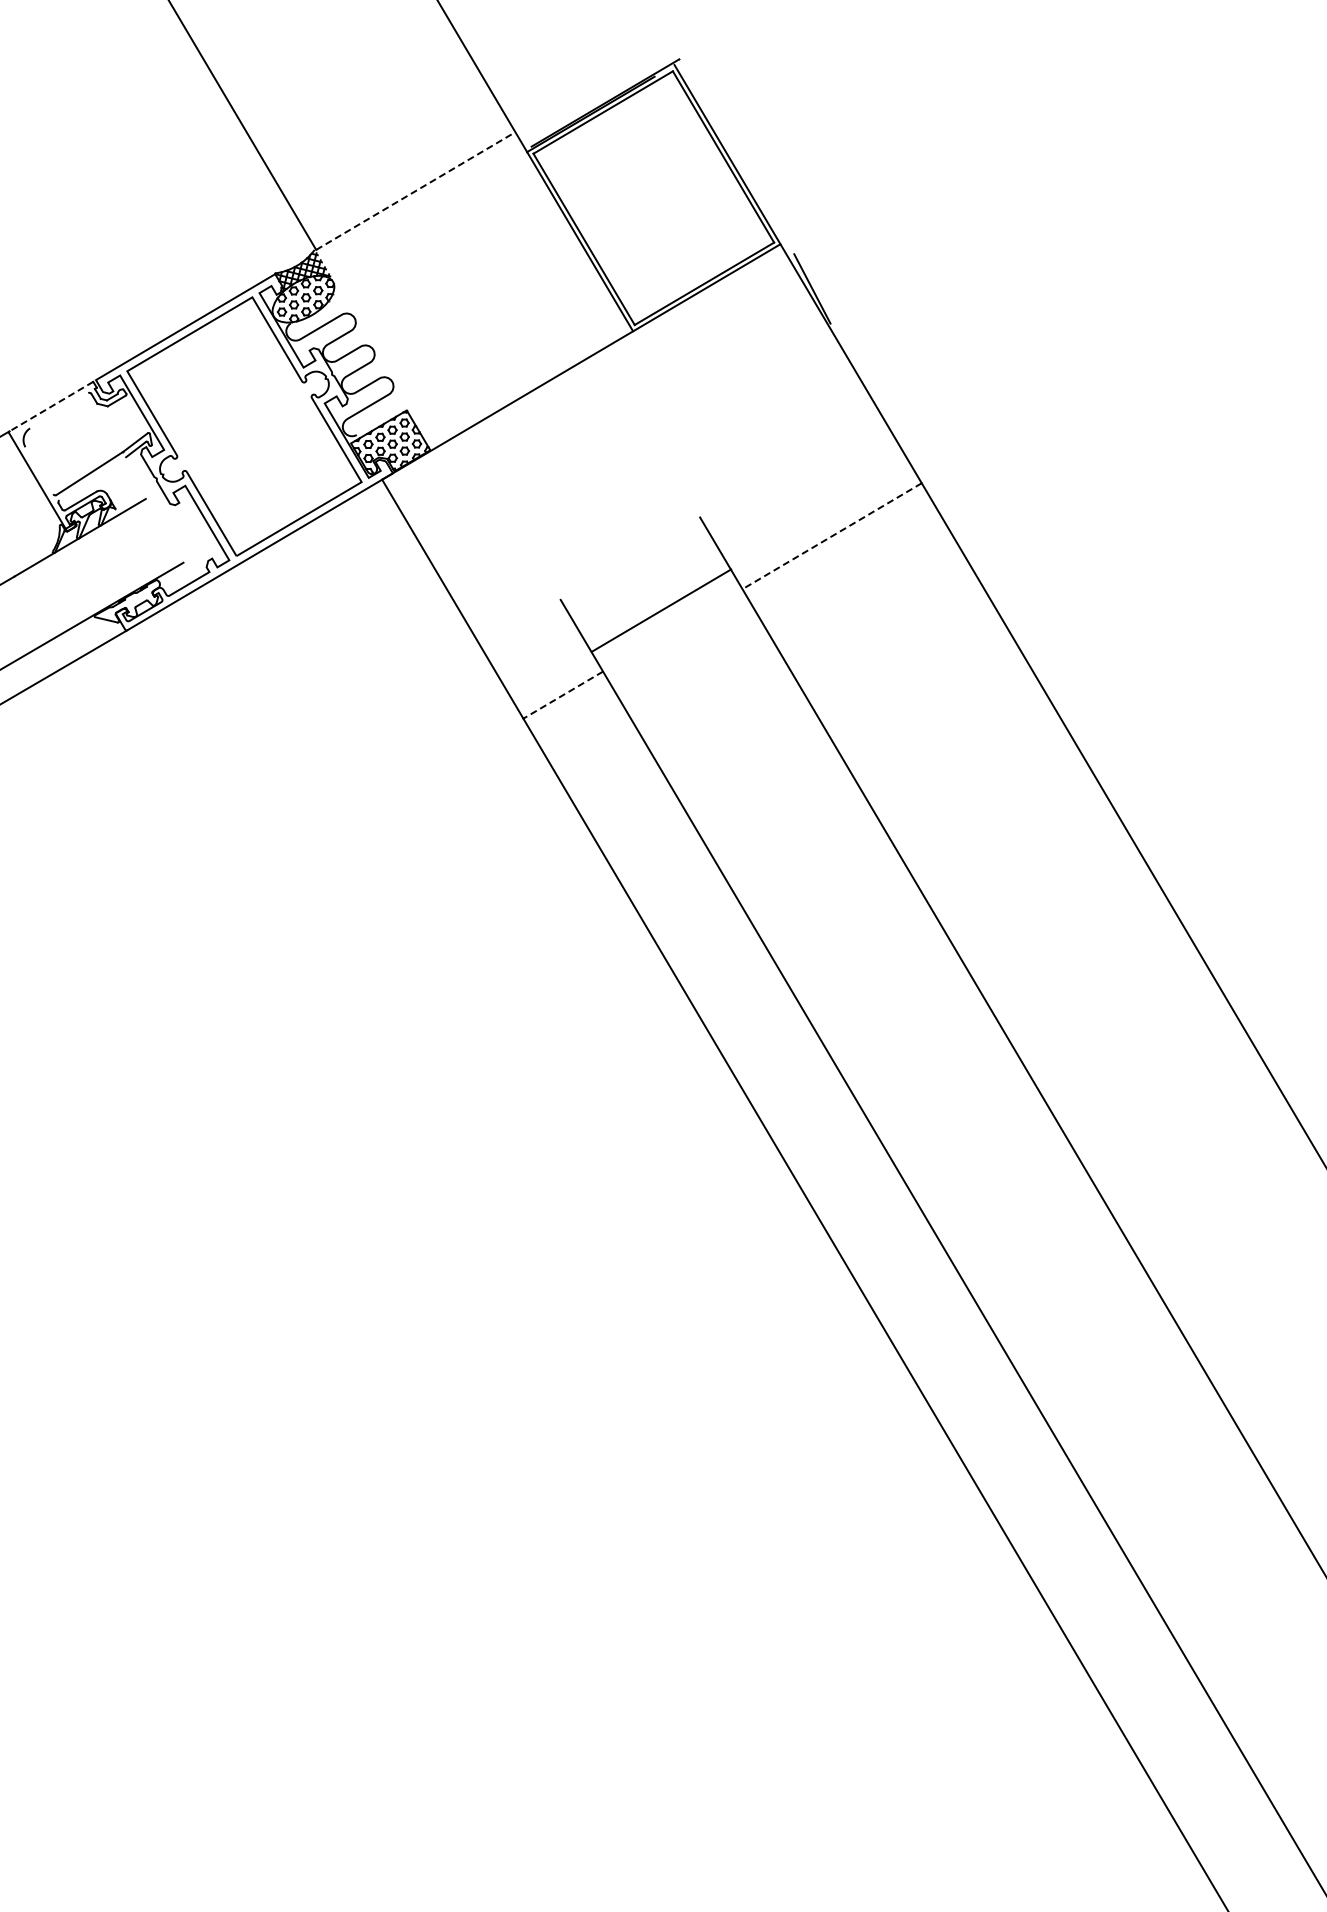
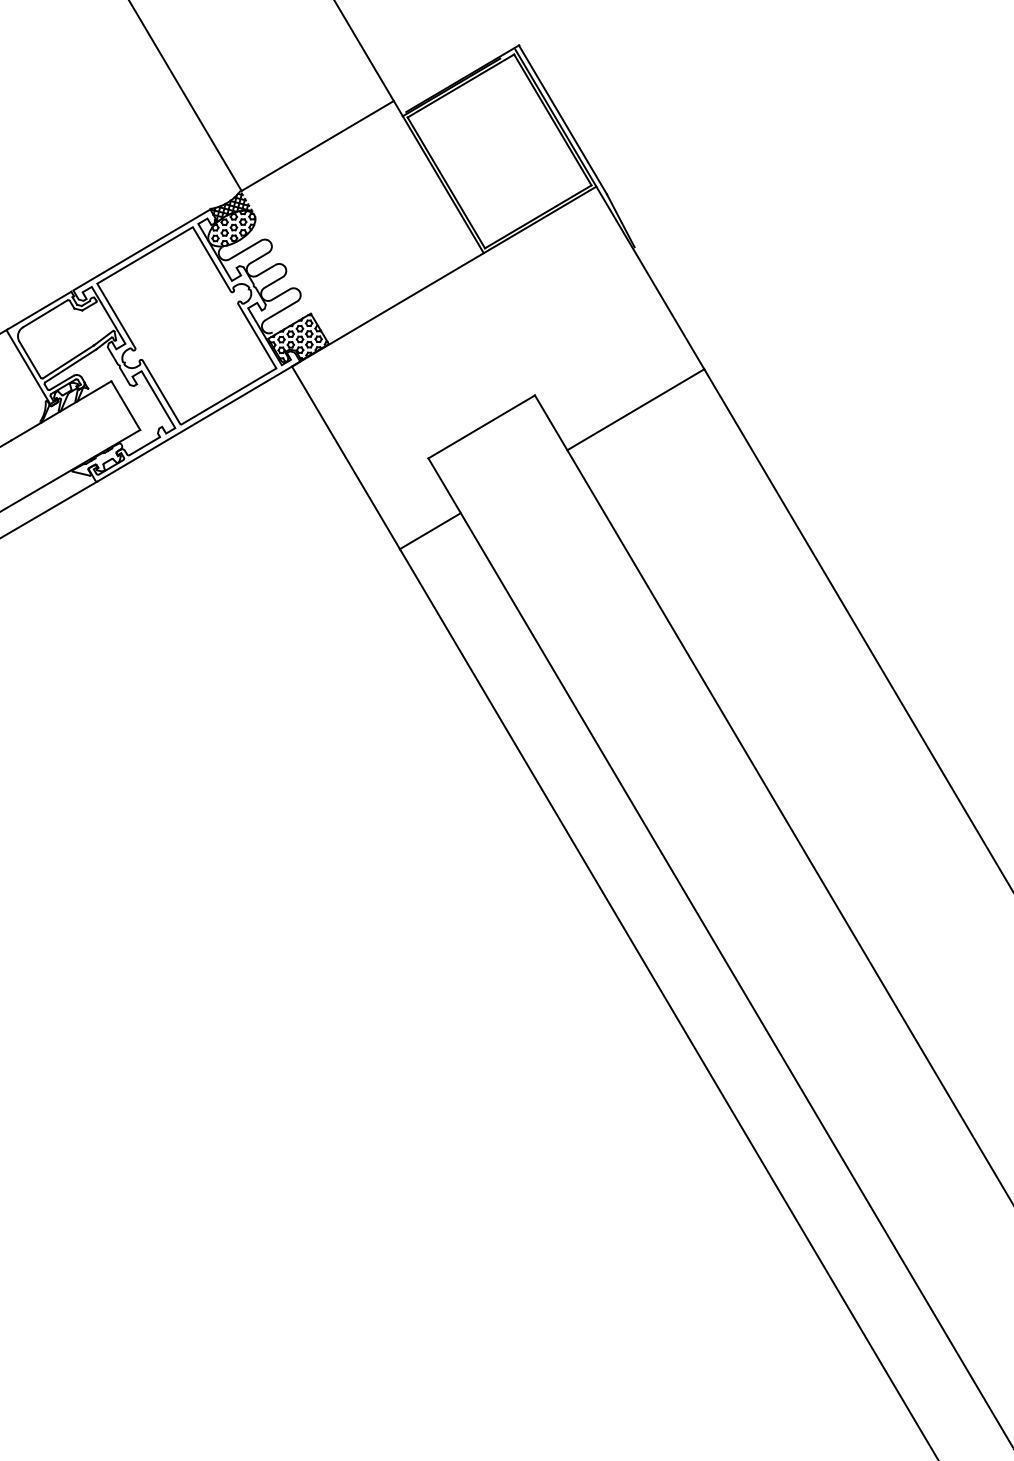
line: (736, 156) -> (562, 119), added
line: (415, 191) -> (317, 146), dashed -> solid
line: (51, 406) -> (39, 310), dashed -> solid
line: (59, 410) -> (45, 313), added
line: (39, 470) -> (30, 359), added
line: (92, 478) -> (70, 365), added
line: (164, 530) -> (125, 405), added
line: (831, 536) -> (635, 409), dashed -> solid
line: (661, 610) -> (481, 426), moved
line: (562, 695) -> (429, 531), dashed -> solid

